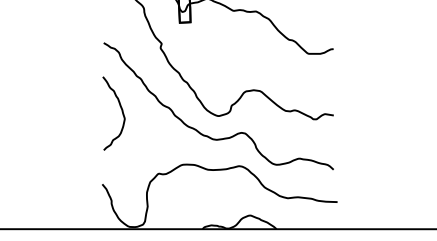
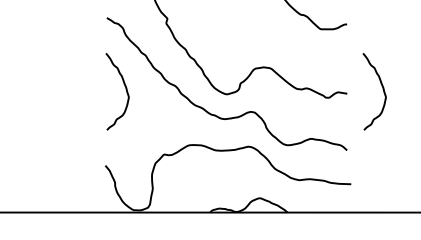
curve: (367, 111) -> (382, 89), added

